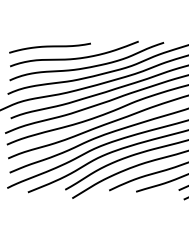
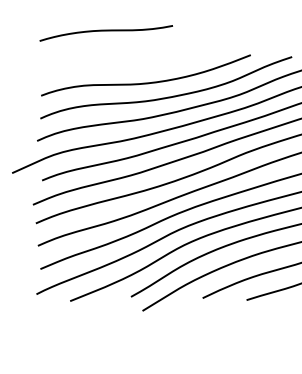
curve: (49, 47) -> (105, 32), moved

